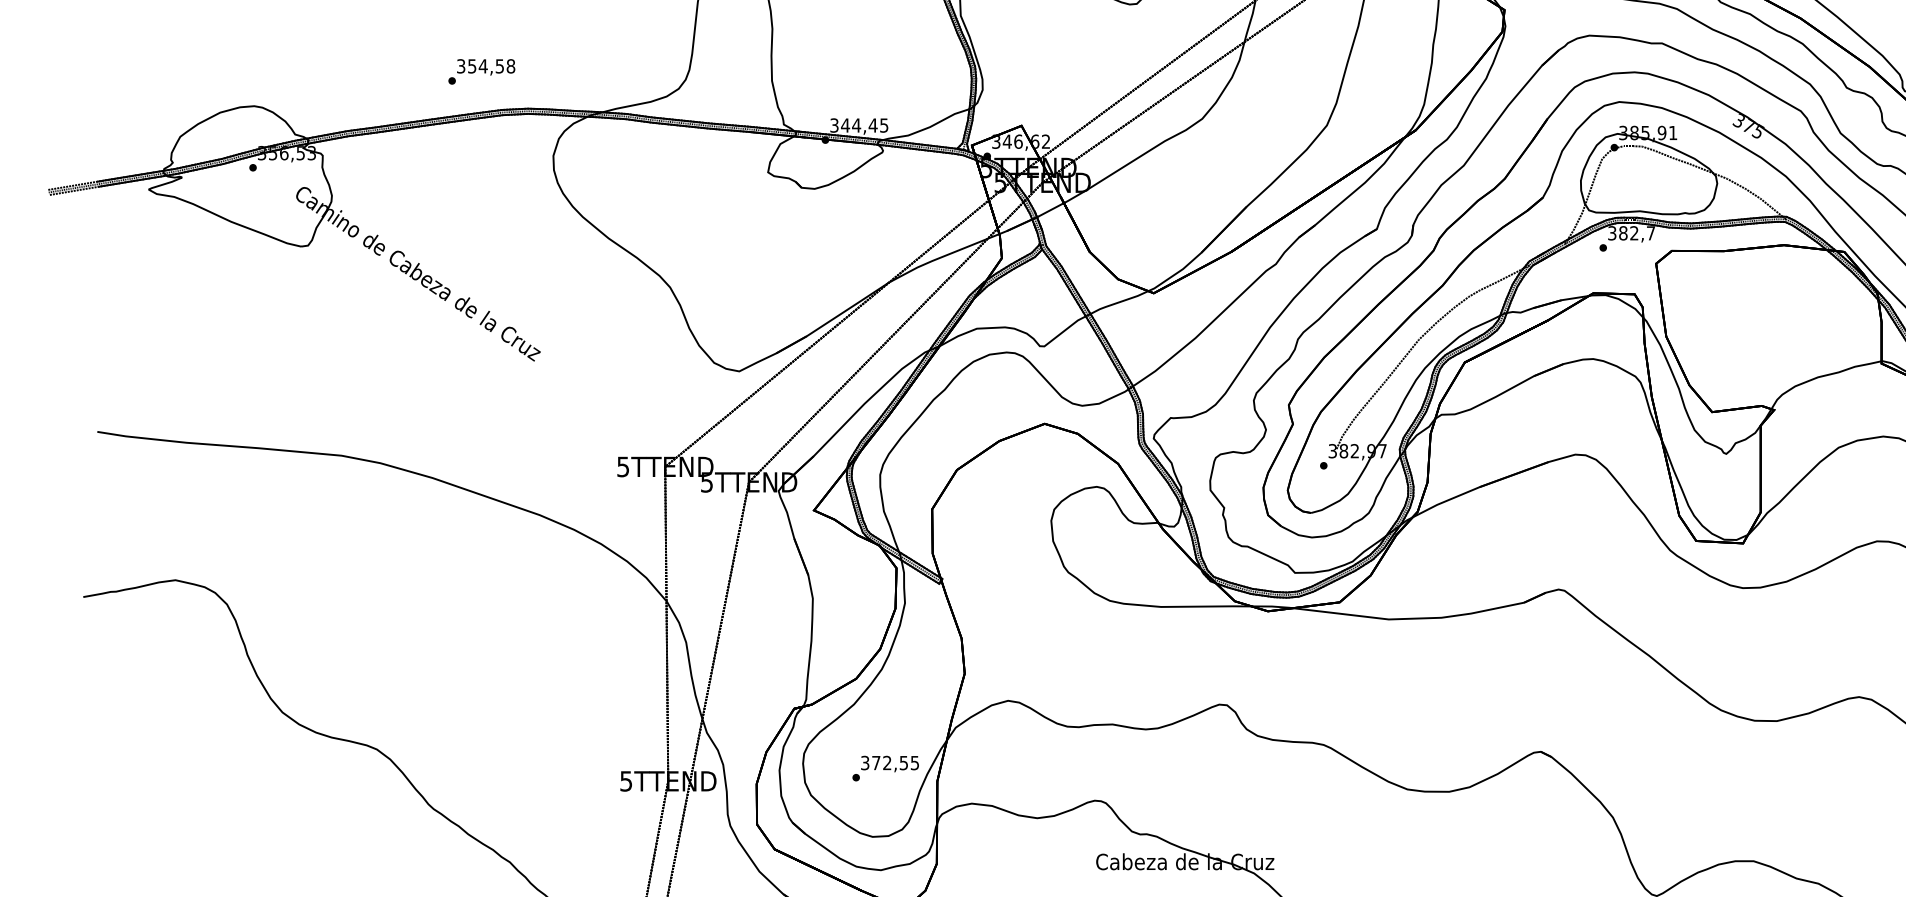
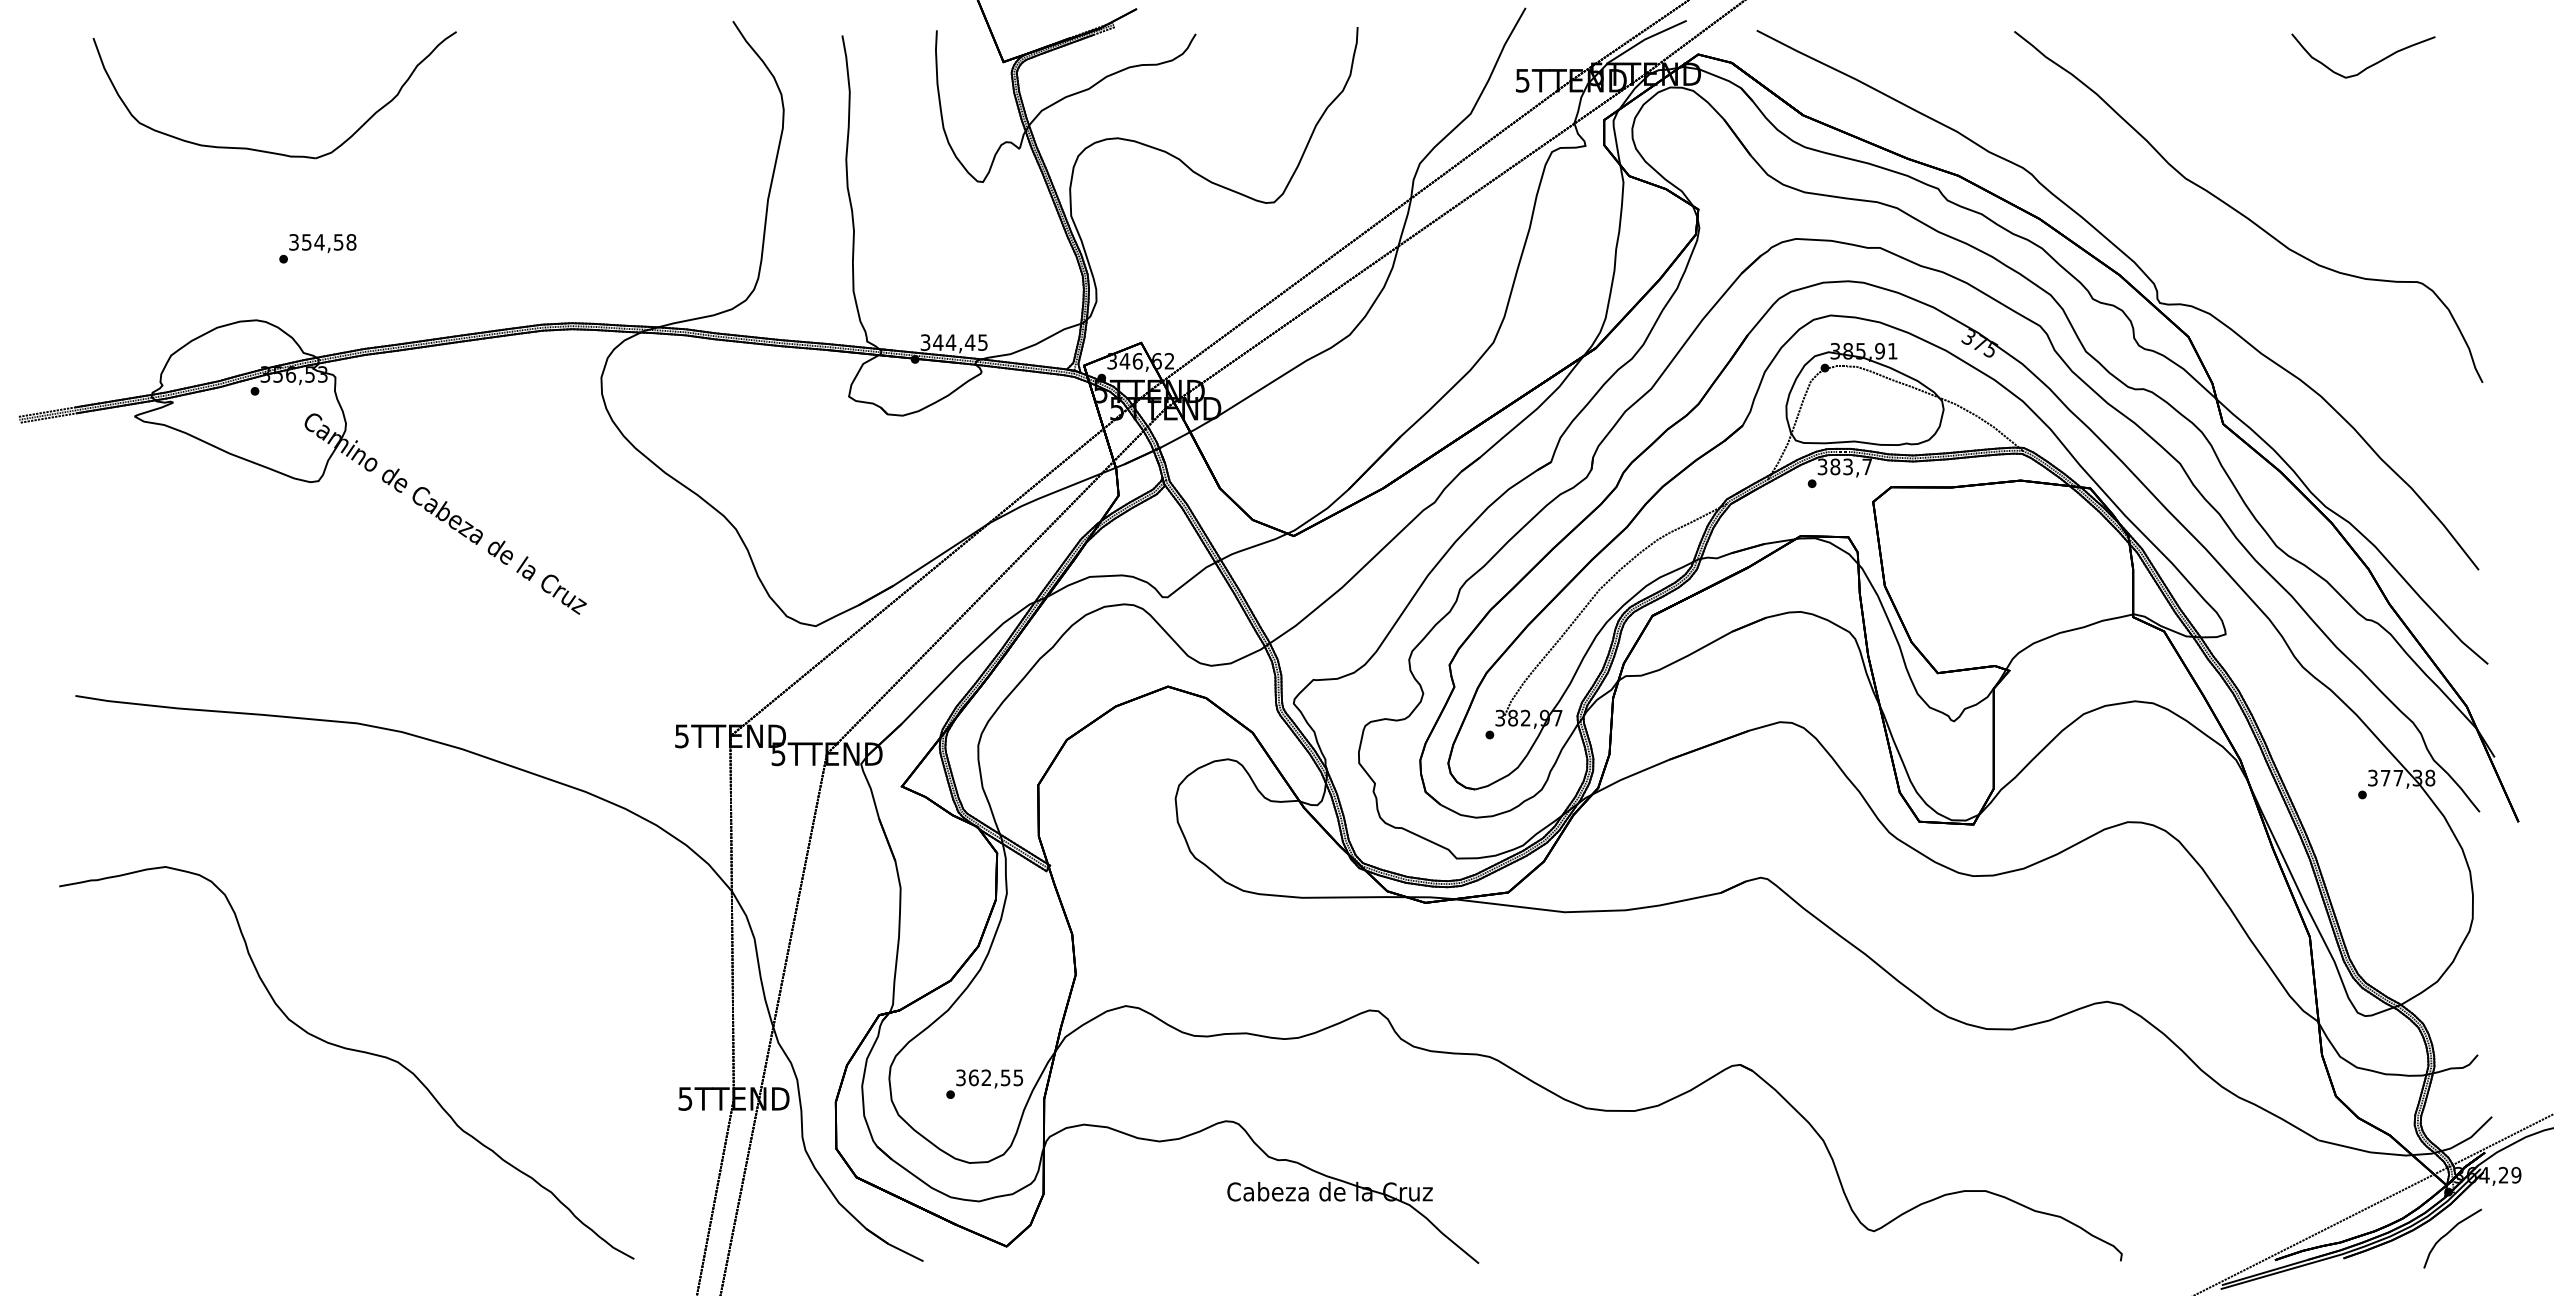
text: (481, 71) -> (317, 248), moved
text: (1633, 233) -> (1847, 467), 382,7 -> 383,7
text: (876, 762) -> (973, 1077), 372,55 -> 362,55

